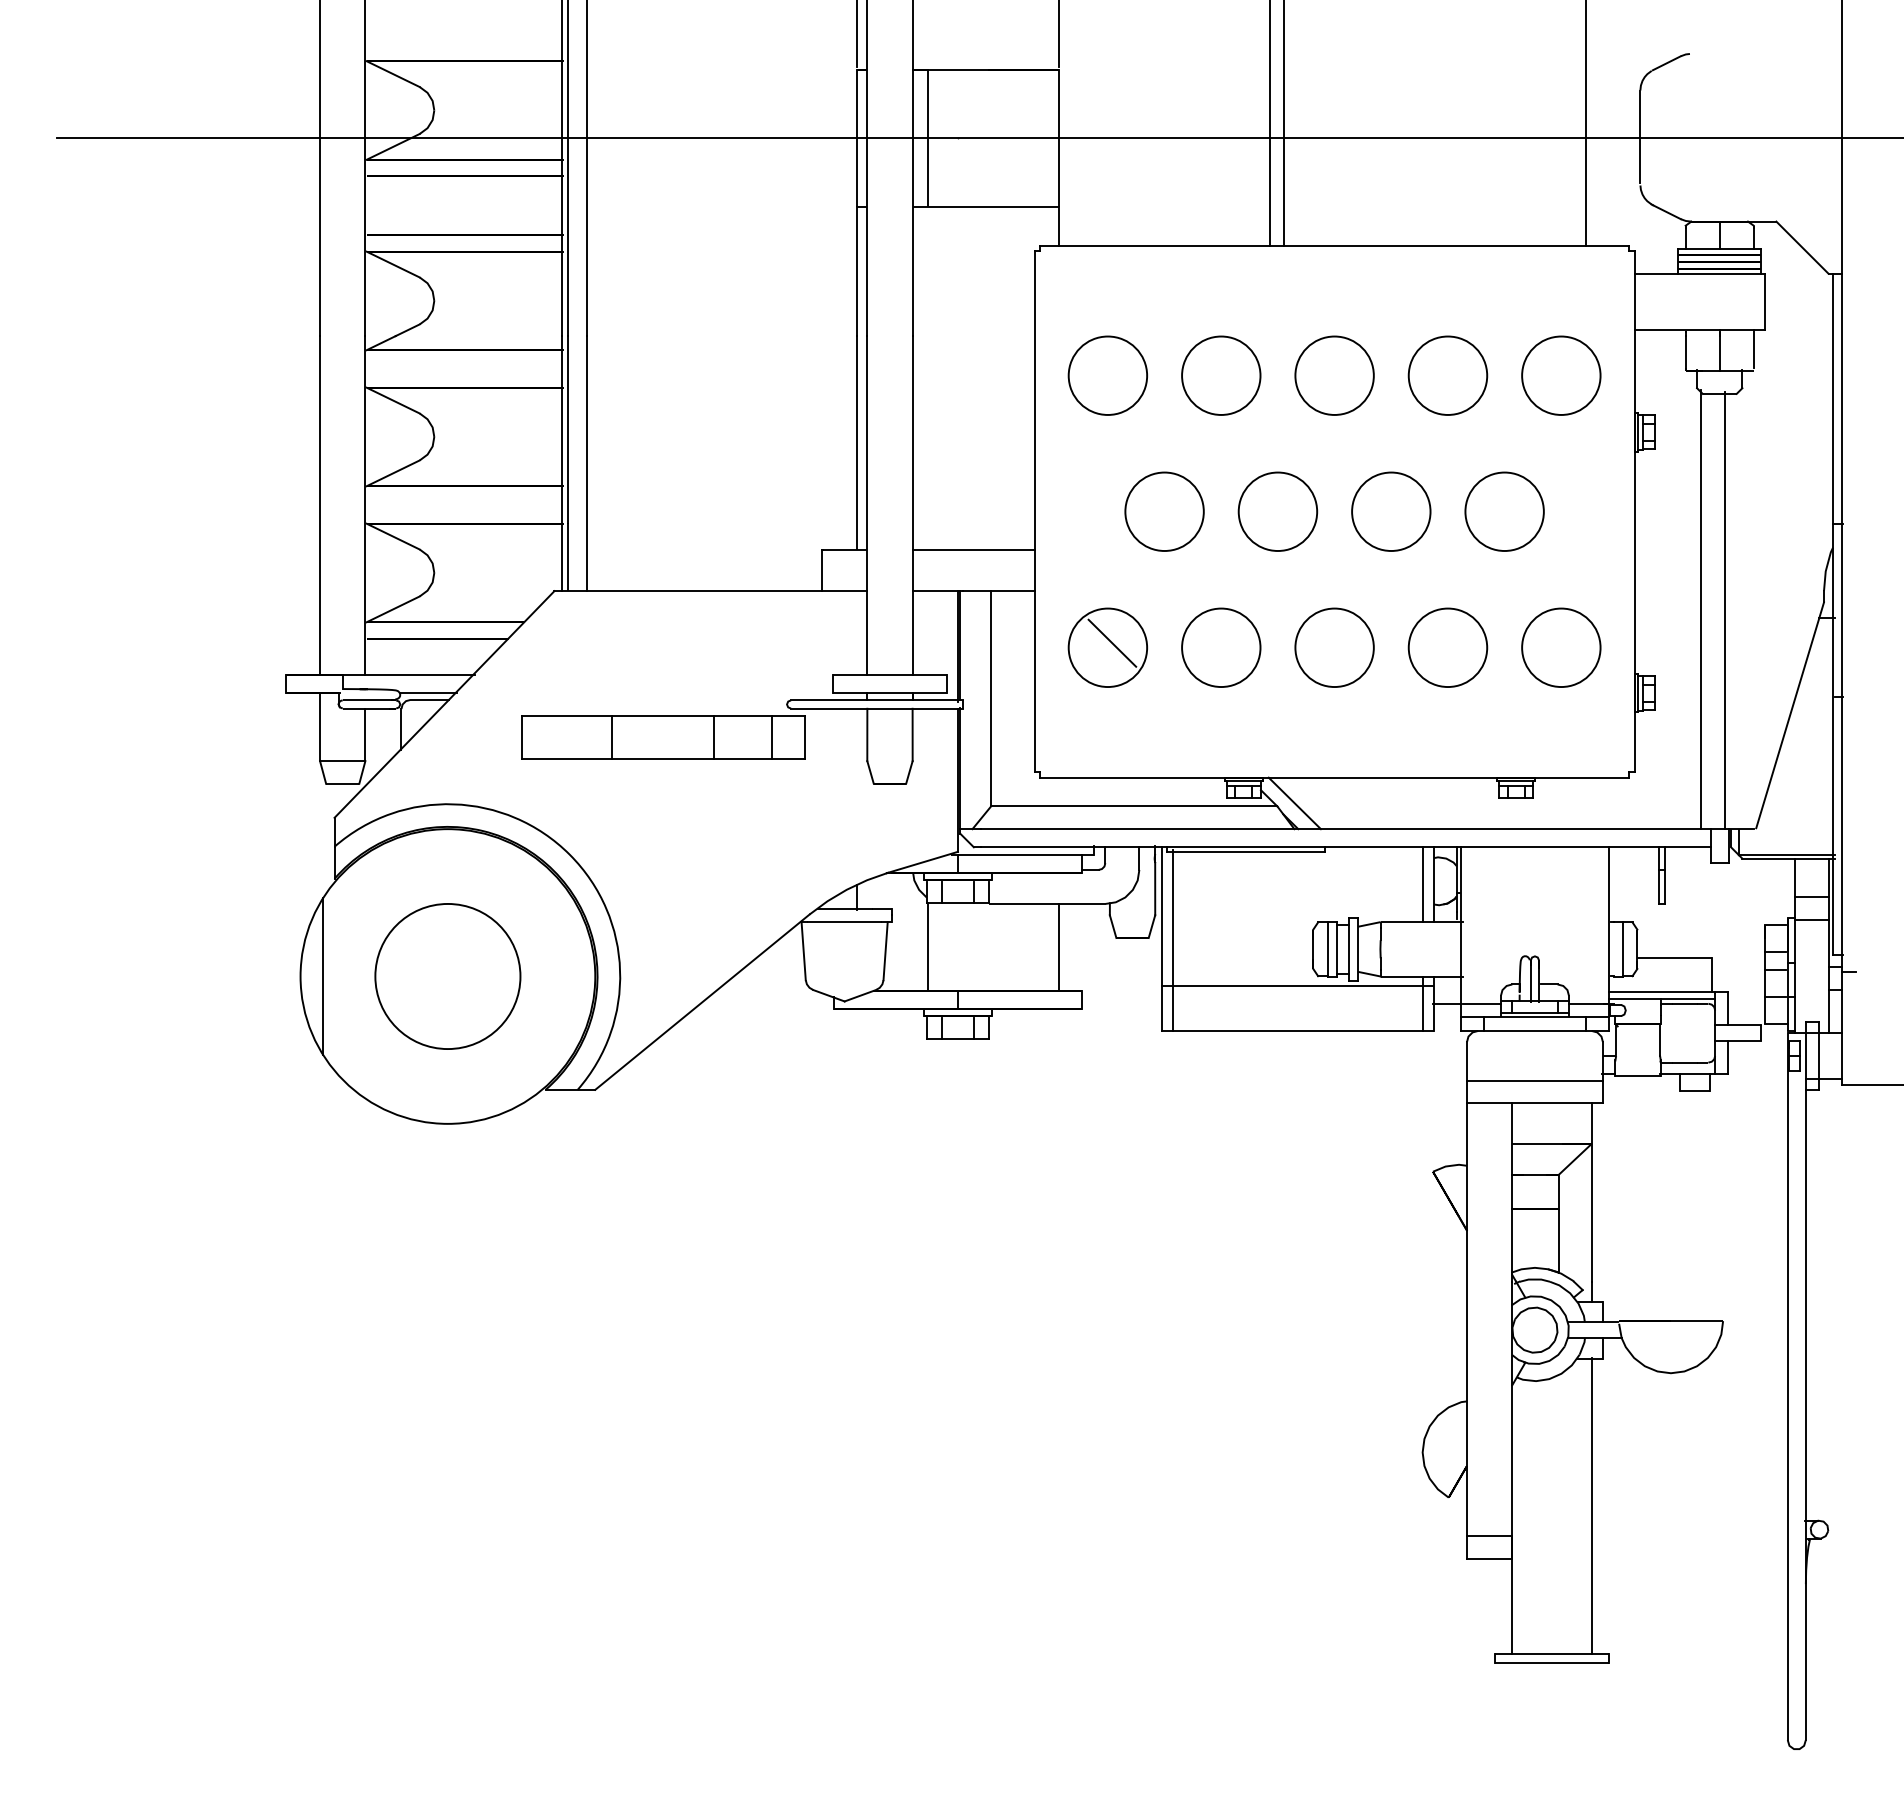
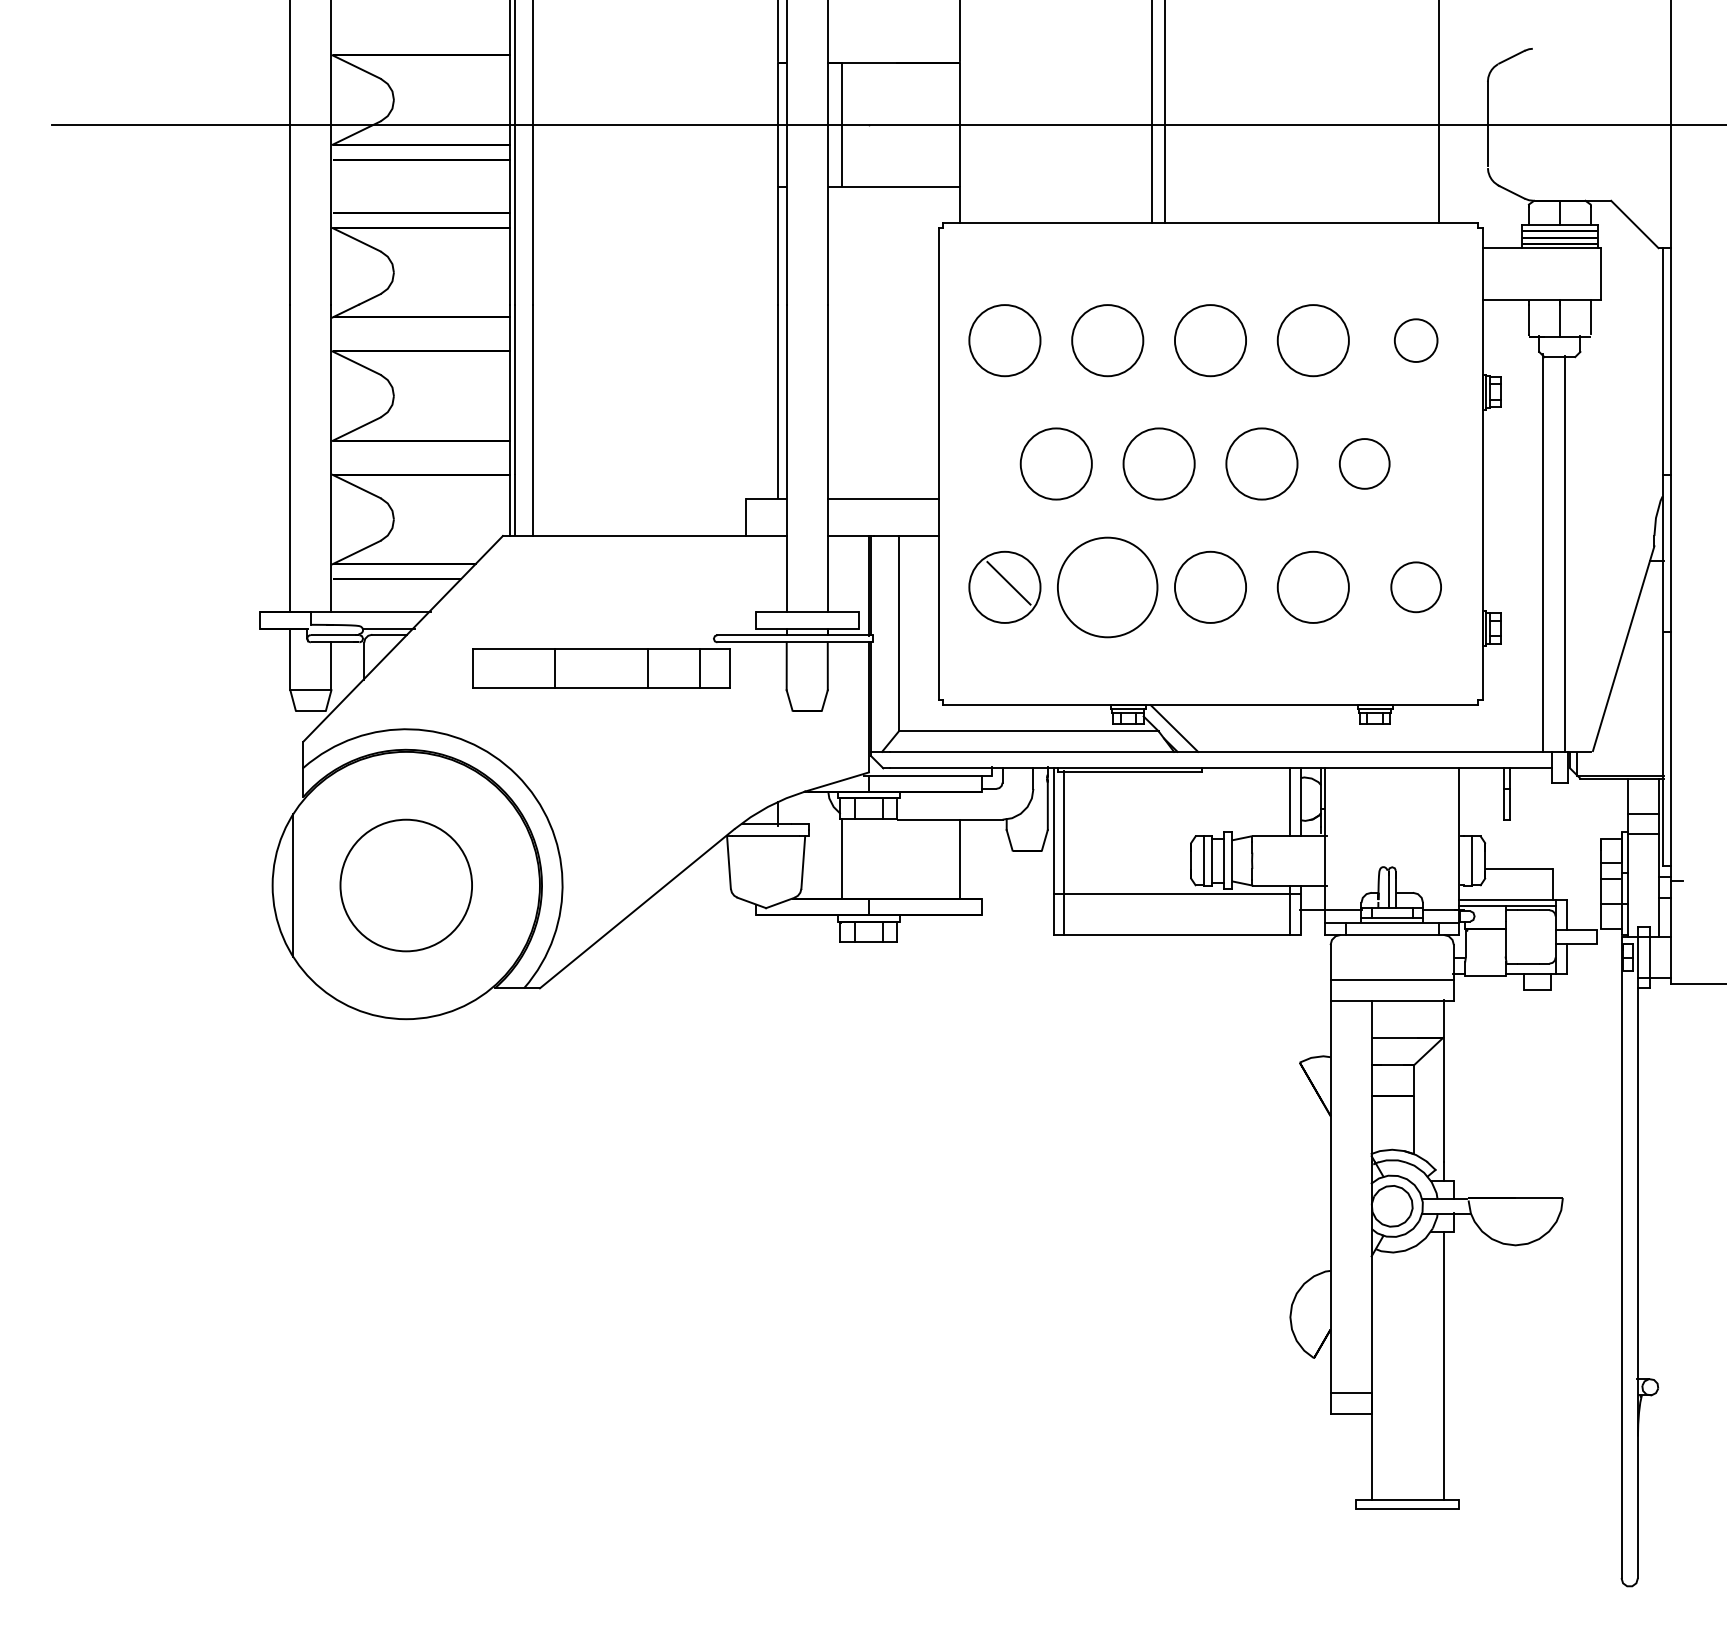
circle: (1561, 375) -> (1416, 340), size x0.6
circle: (1504, 511) -> (1364, 463), size x0.7
circle: (1221, 647) -> (1107, 587), size x1.4
circle: (1561, 647) -> (1416, 587), size x0.7

